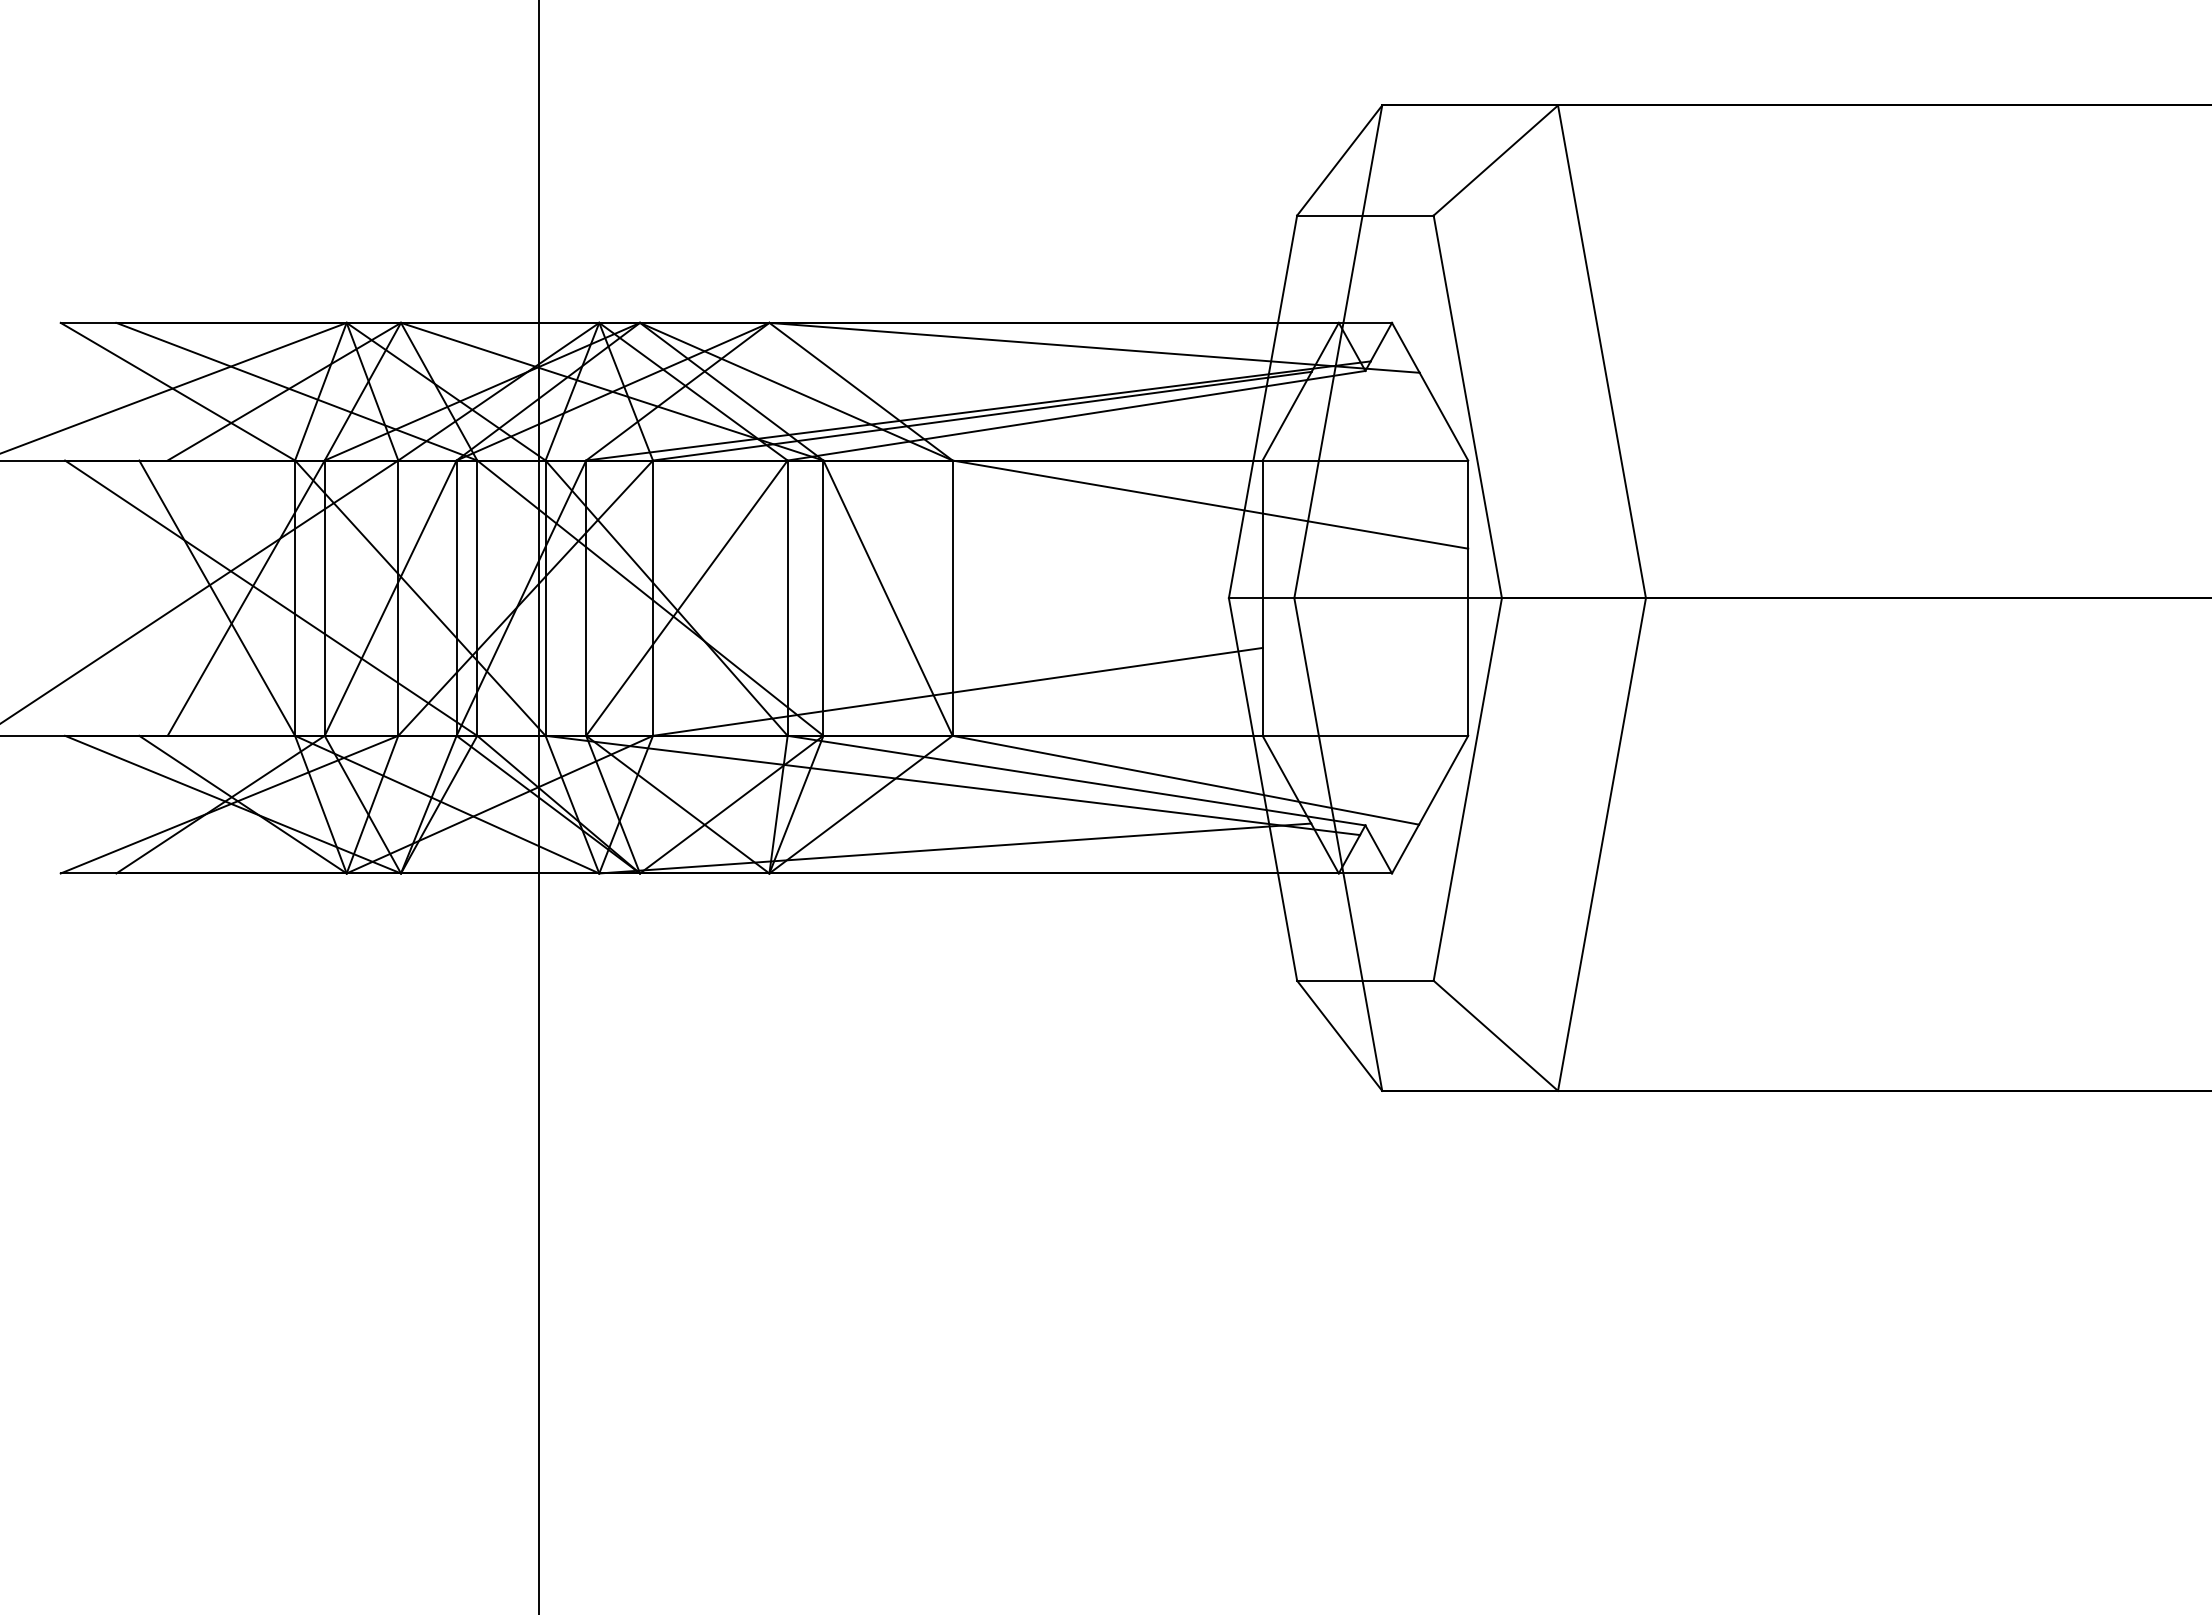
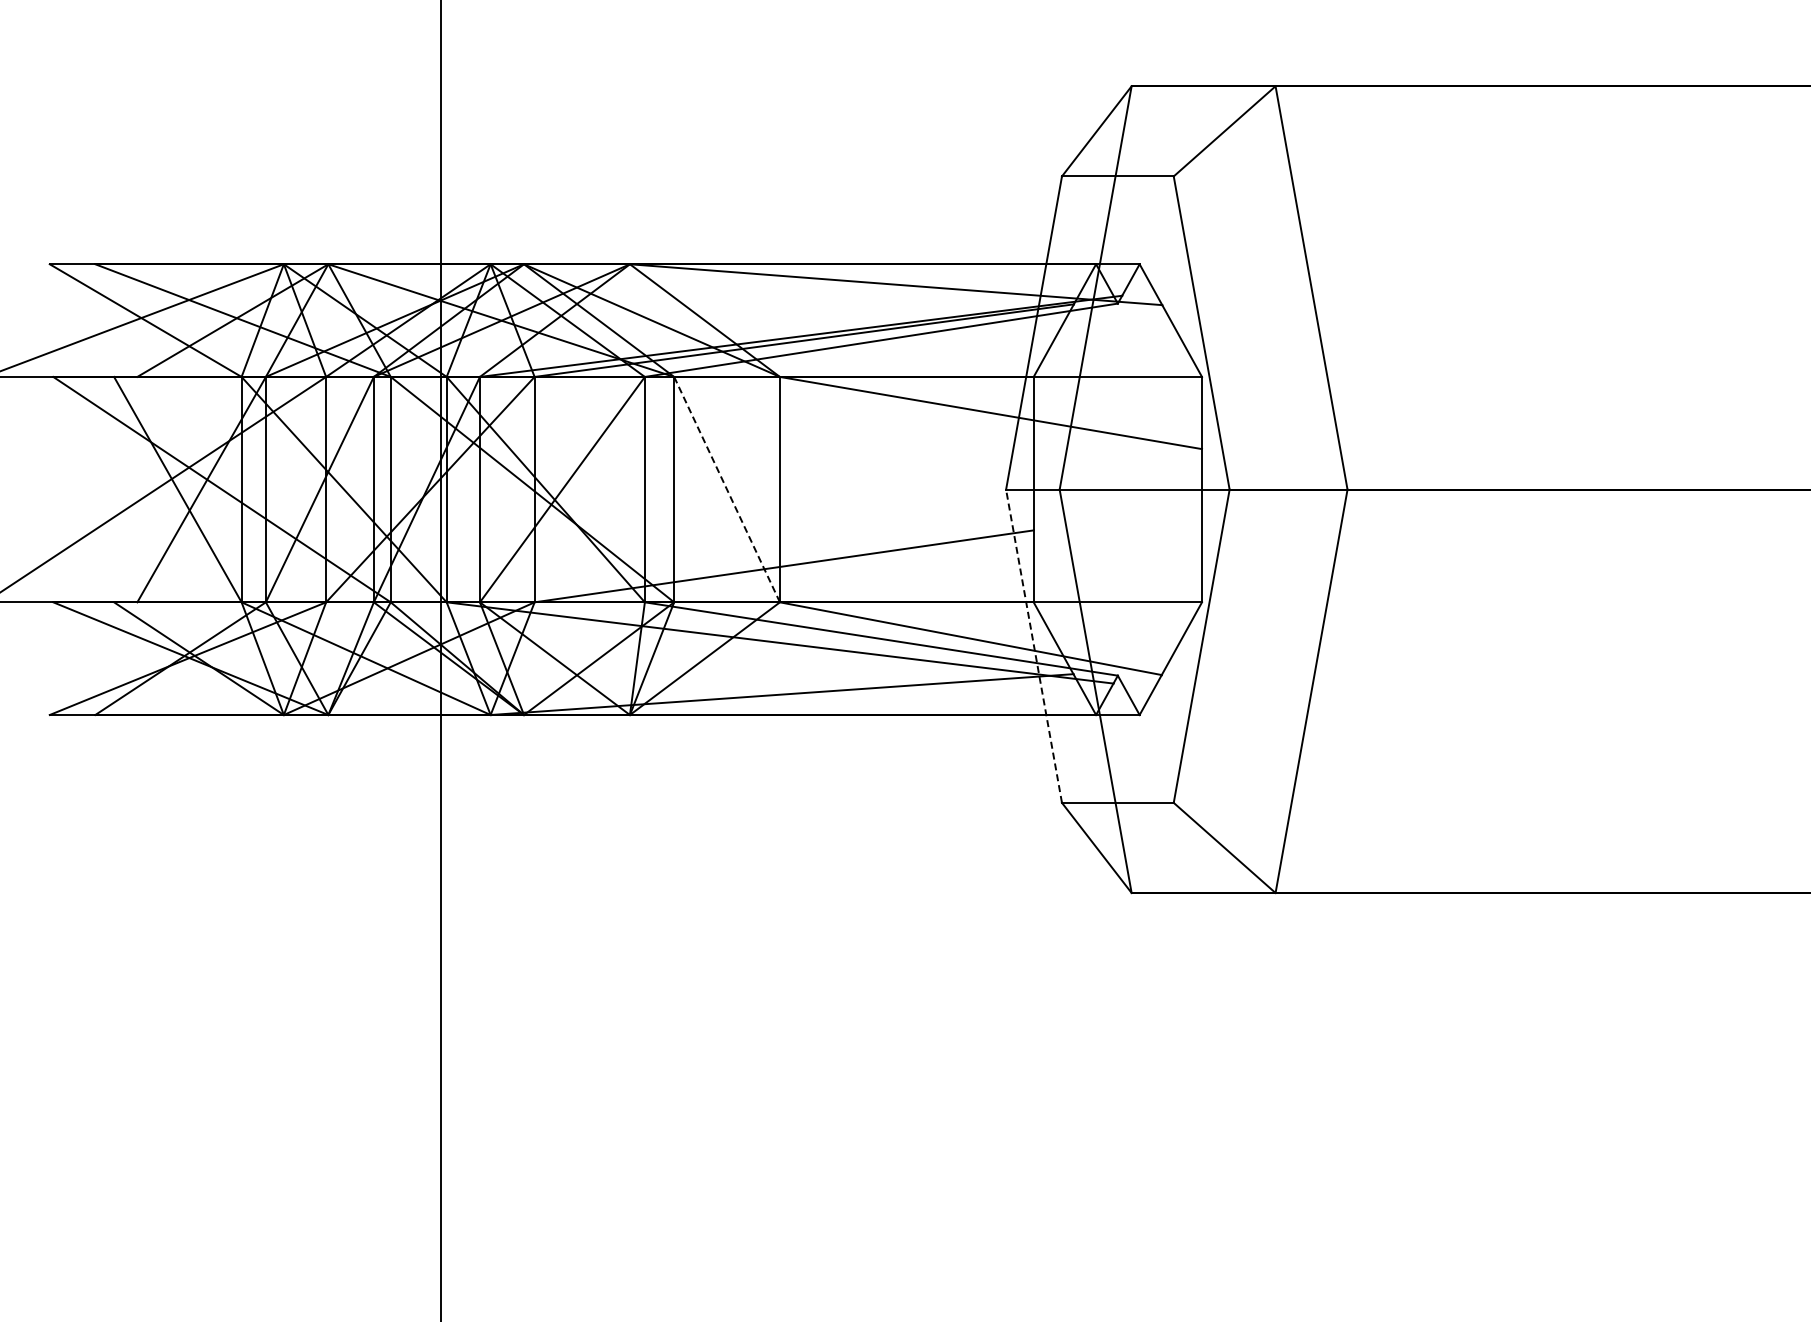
line: (887, 598) -> (726, 489), solid -> dashed
line: (1262, 788) -> (1033, 645), solid -> dashed

